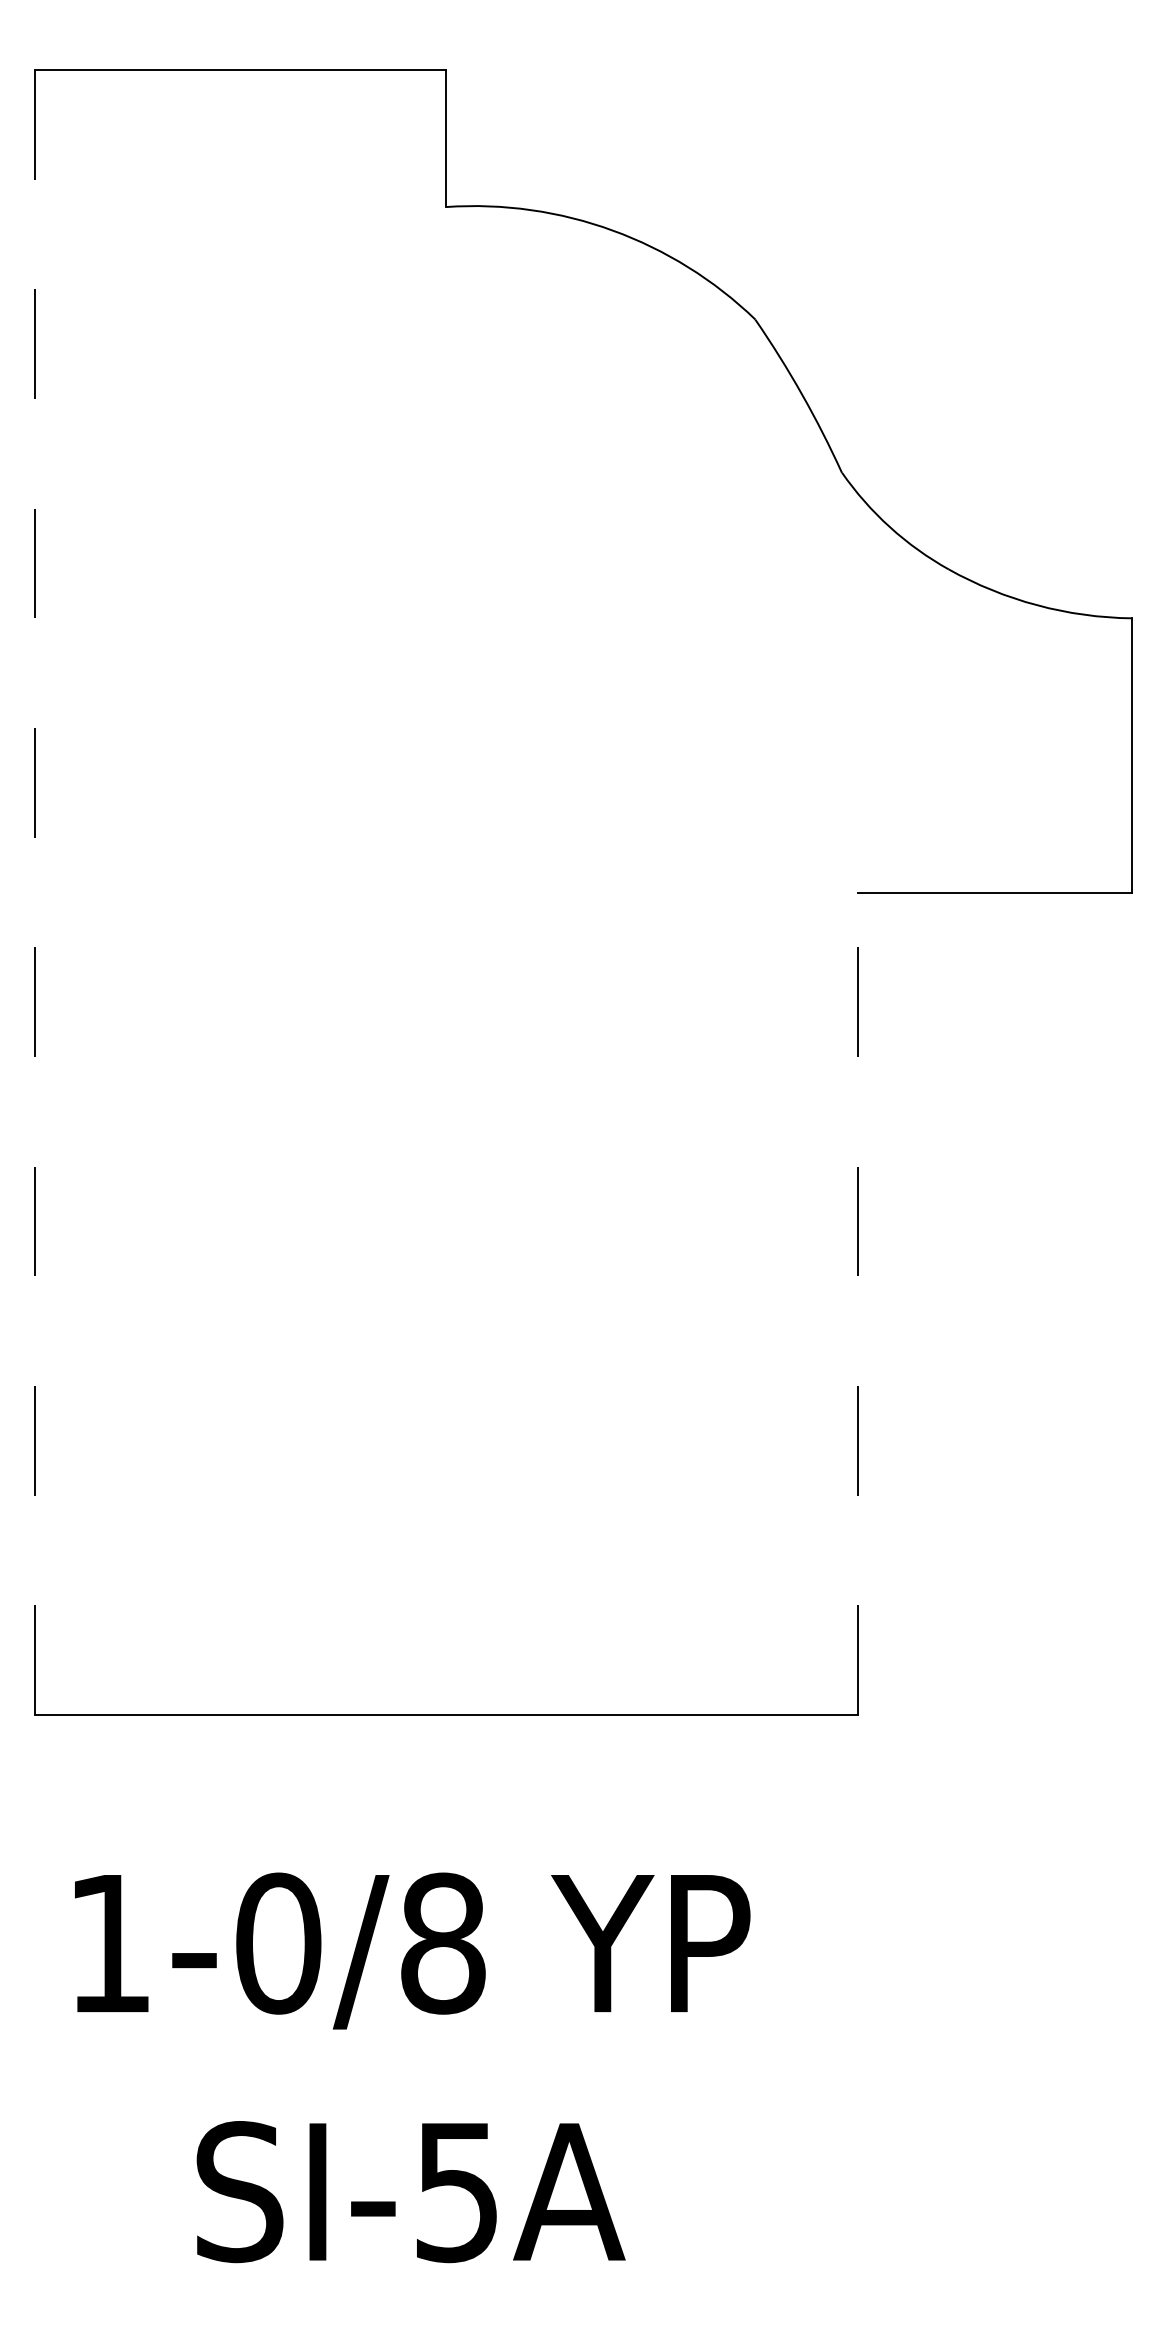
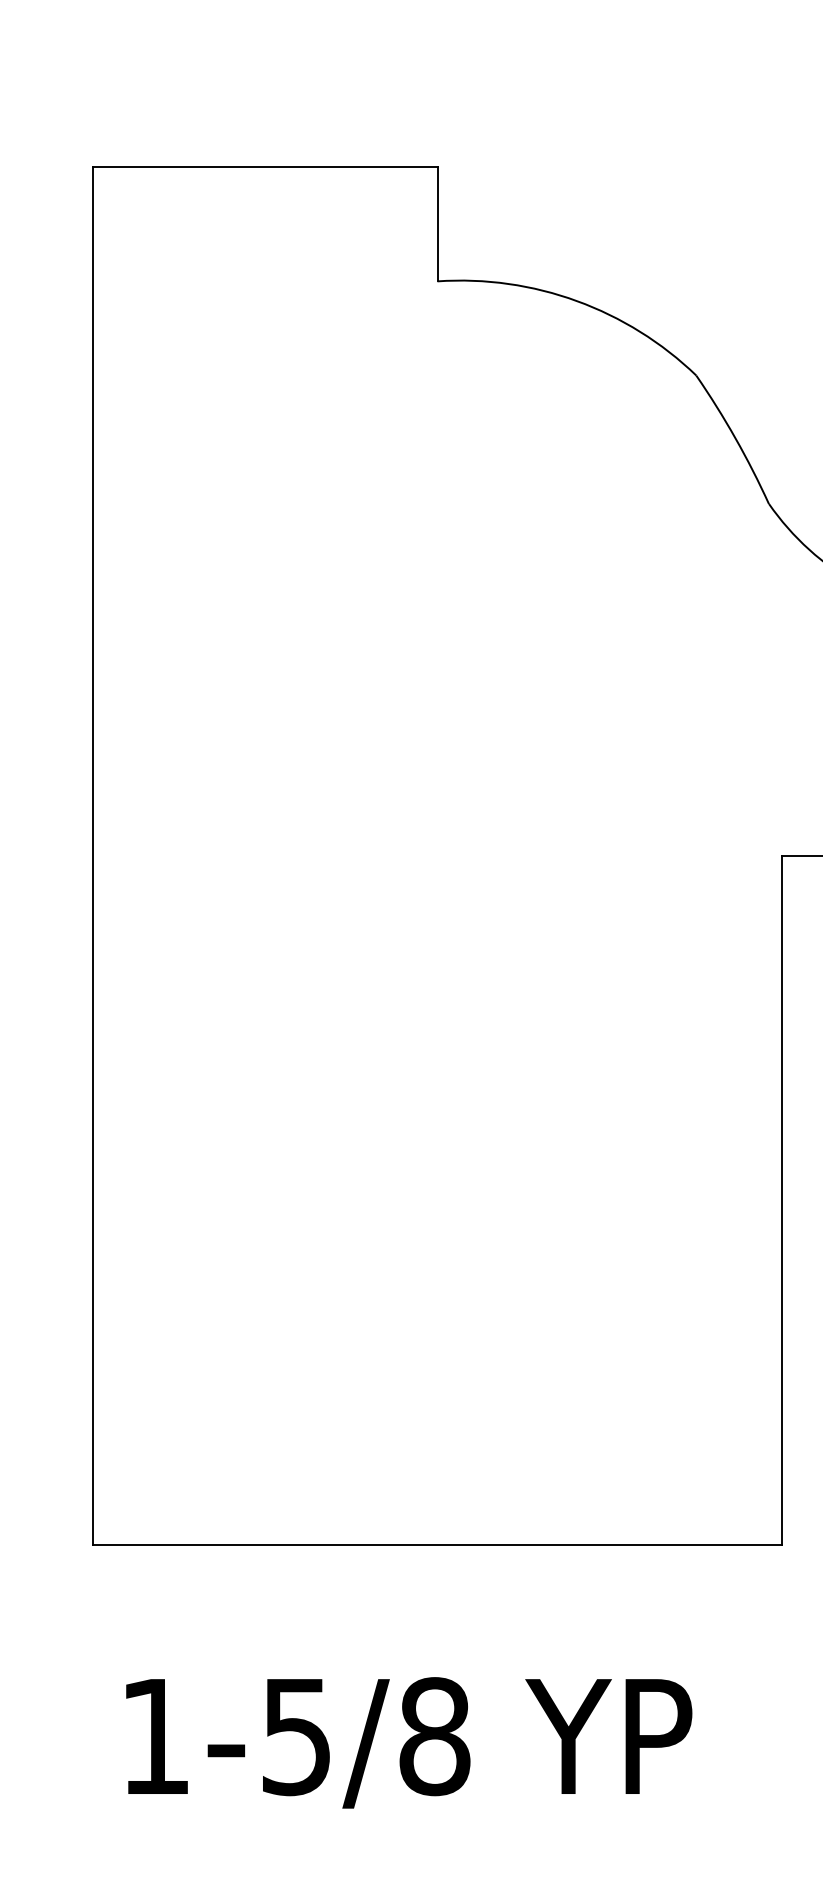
line: (35, 892) -> (93, 855), dashed -> solid
line: (857, 1303) -> (782, 1200), dashed -> solid
text: (278, 1943) -> (296, 1736), 1-0/8 -> 1-5/8

